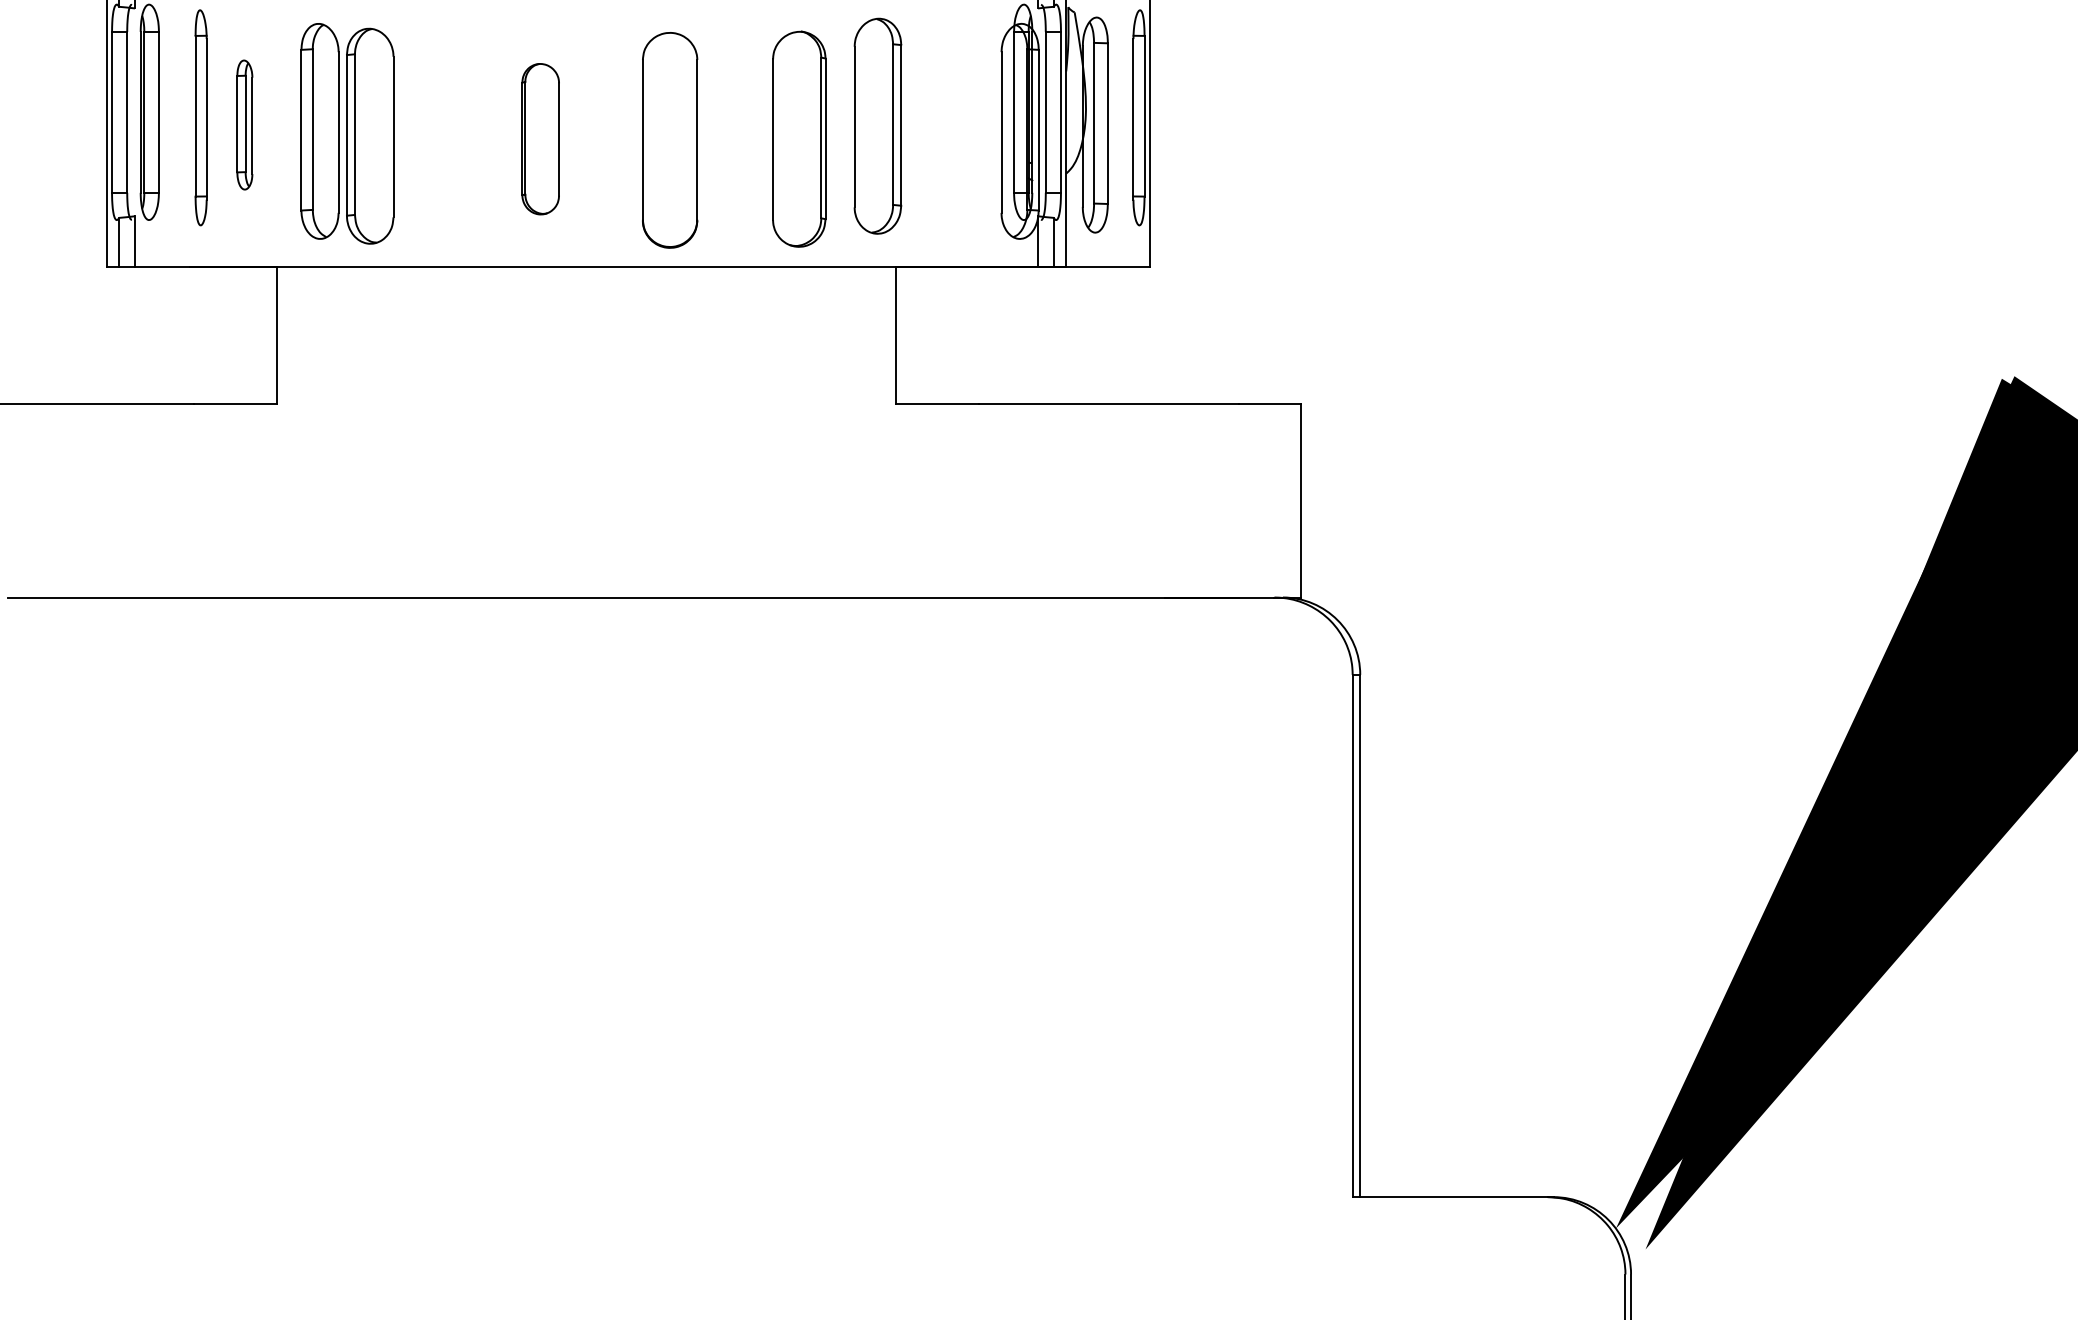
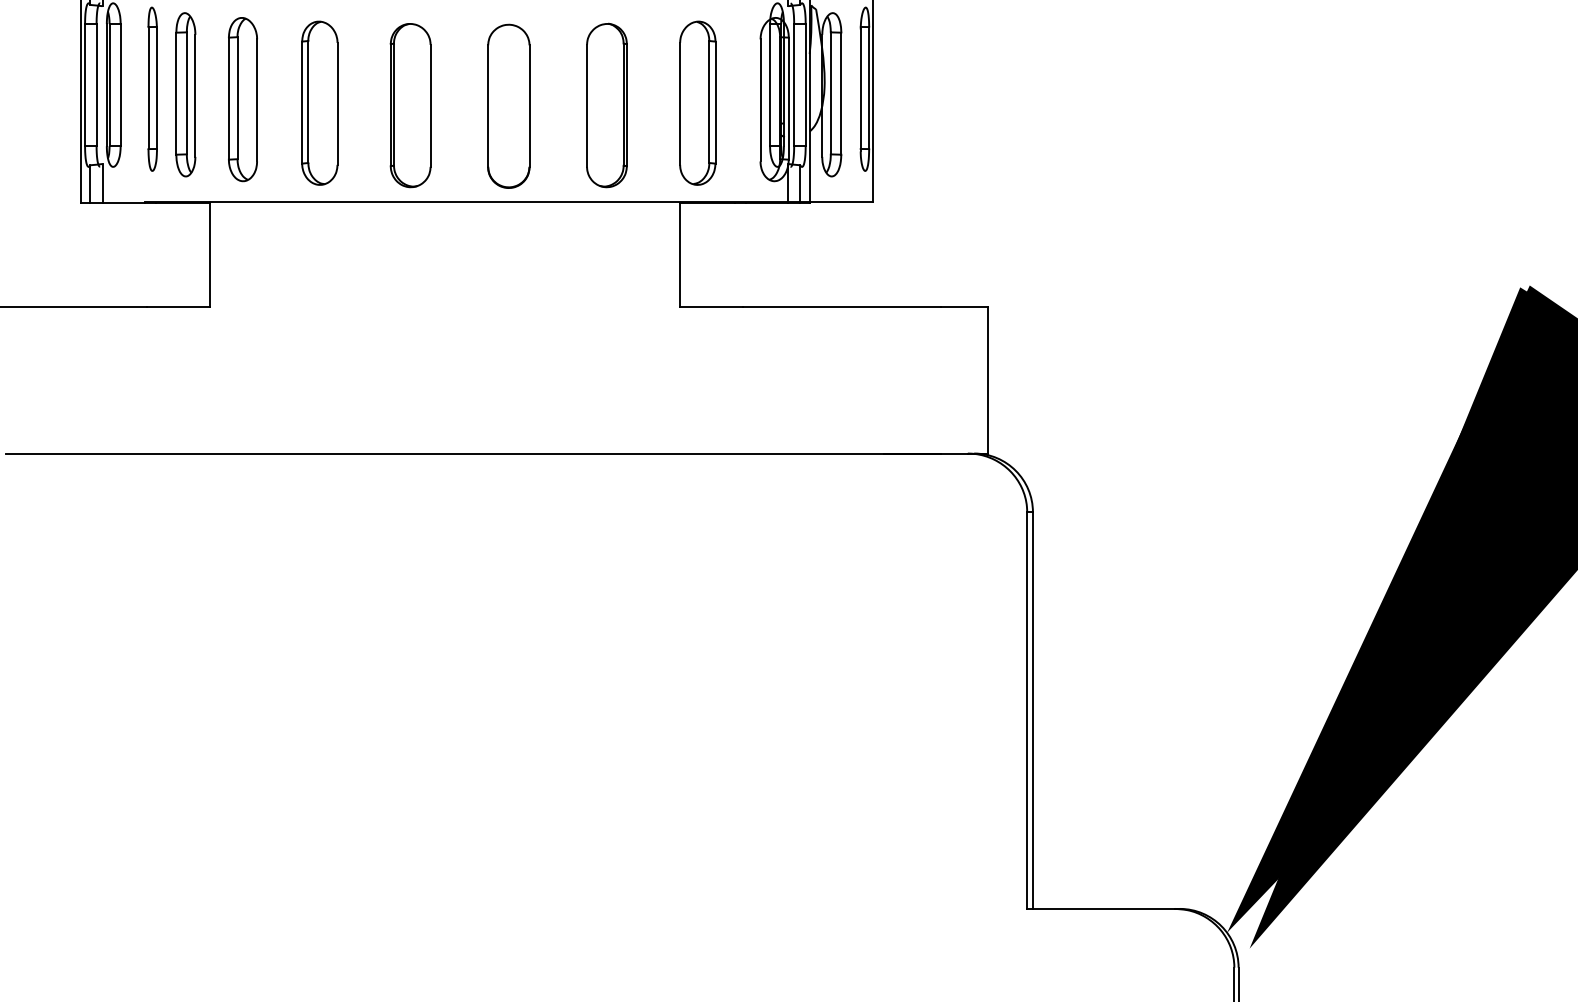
part: (244, 124) -> (185, 94), size x1.67
part: (877, 125) -> (697, 102), moved
part: (370, 135) -> (320, 102), moved
part: (540, 138) -> (410, 104), size x1.43

